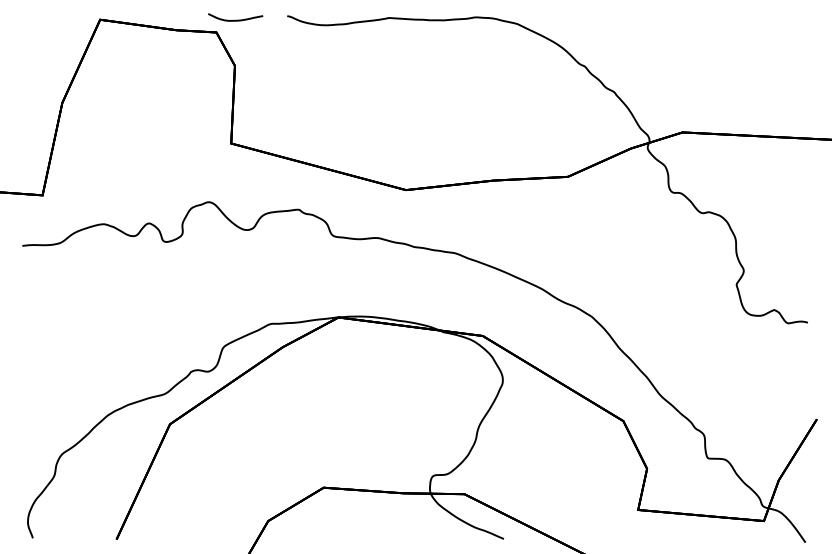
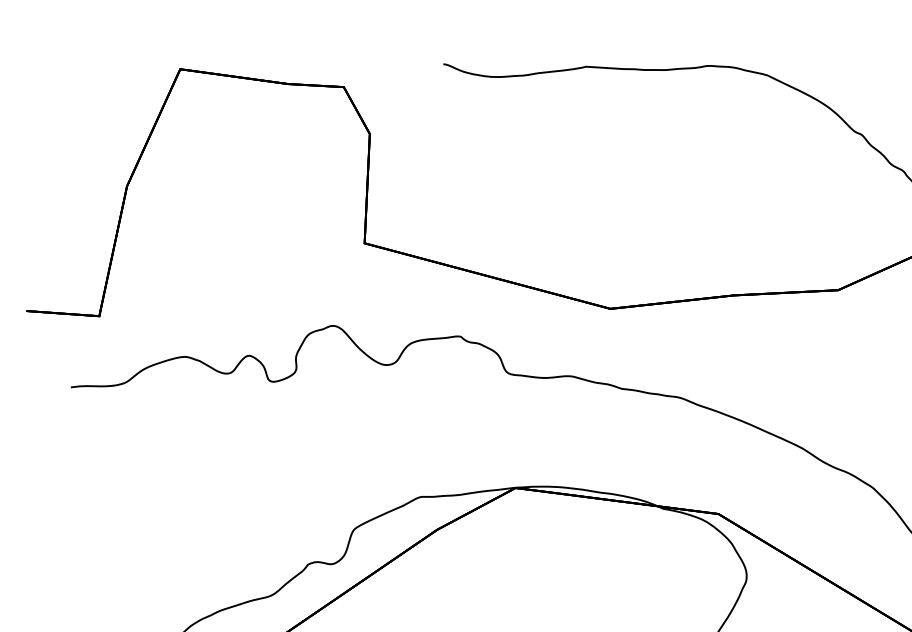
curve: (235, 19) -> (370, 68), removed

